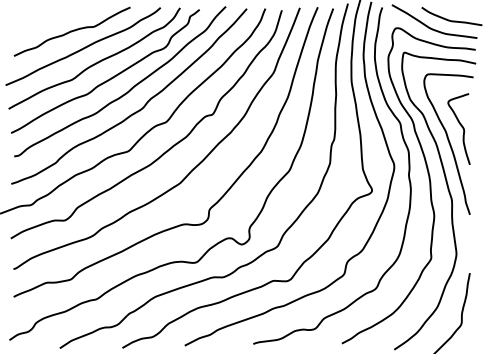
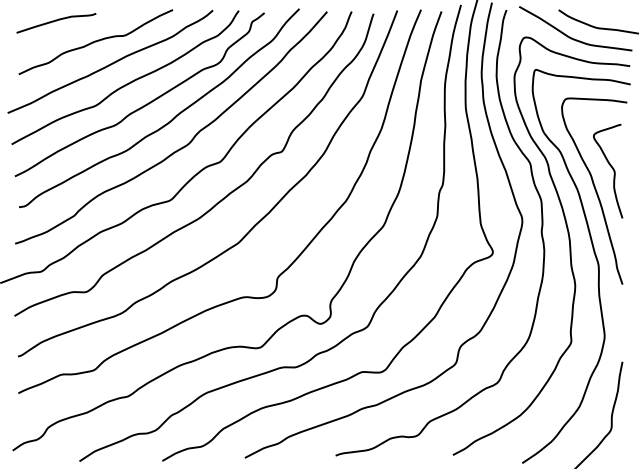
curve: (42, 16) -> (56, 21), added

